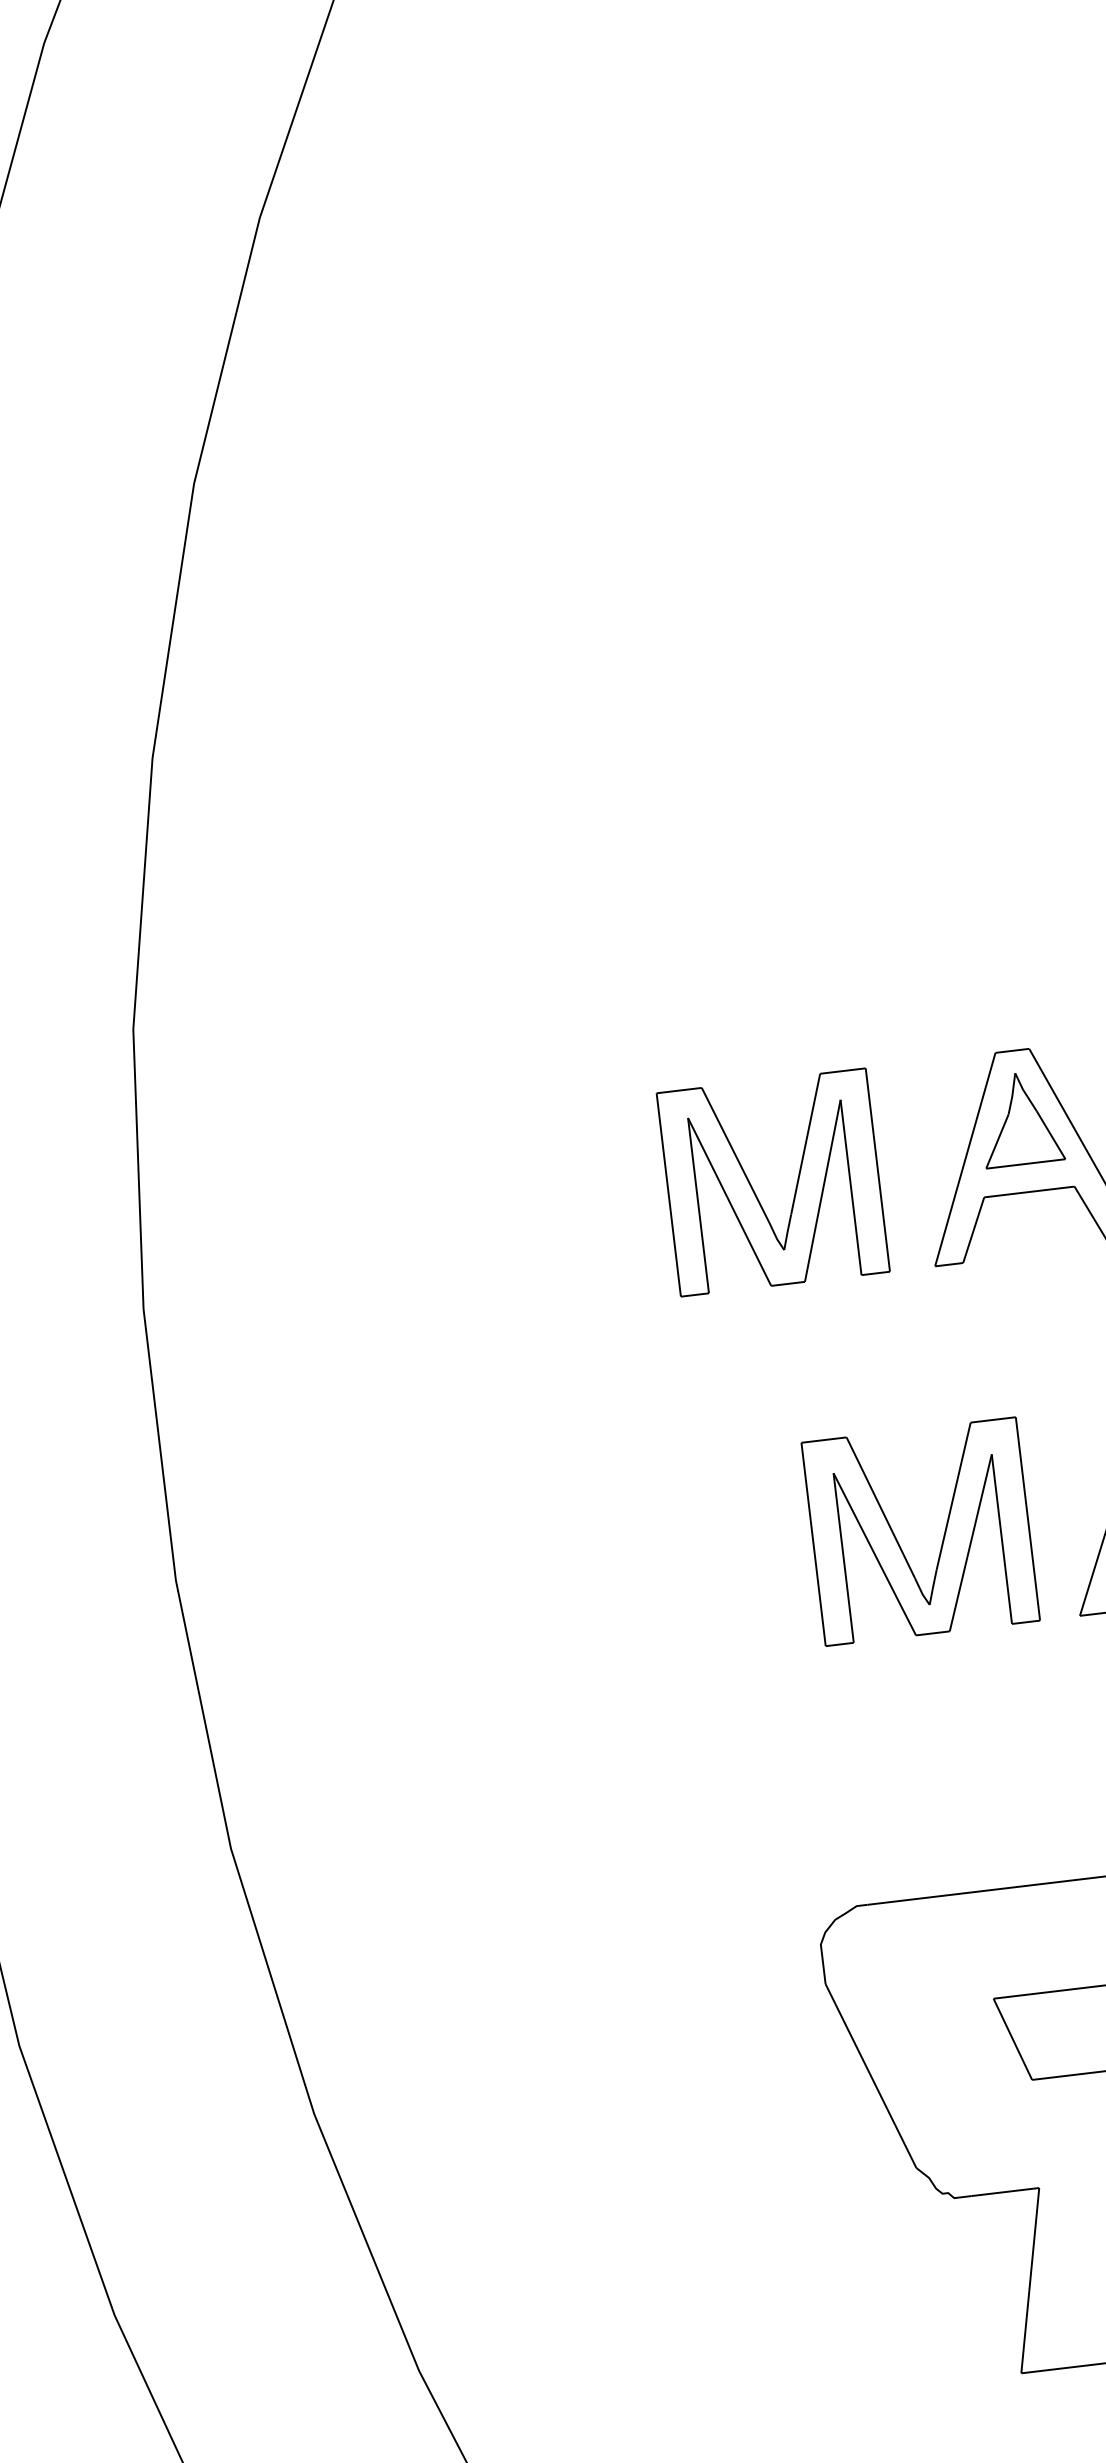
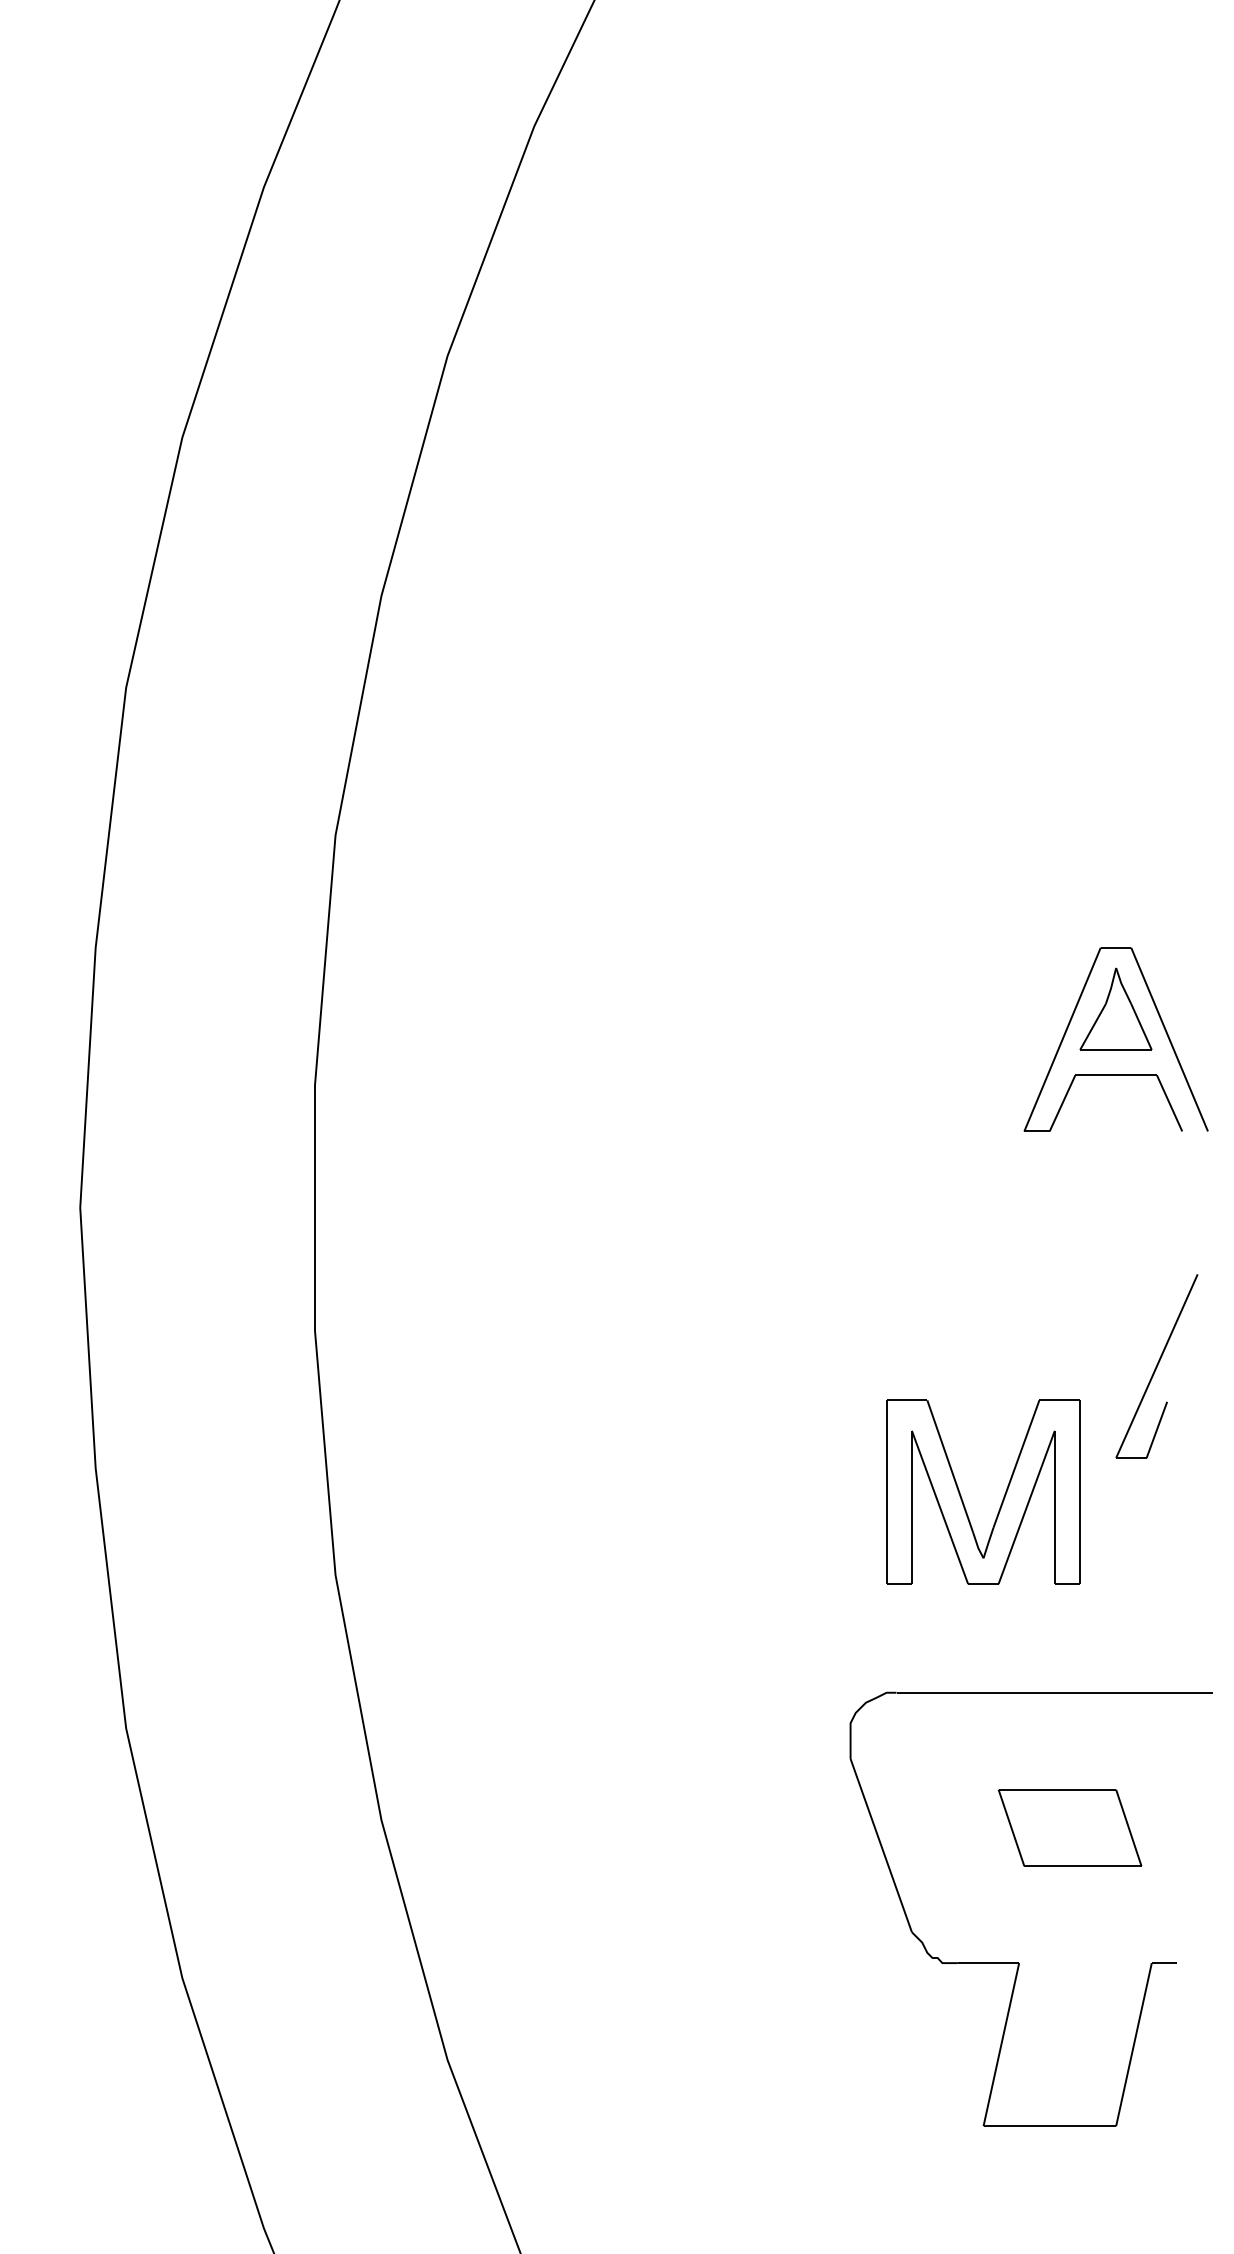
part: (754, 1190) -> (871, 1044), removed
part: (943, 1533) -> (1003, 1496), moved

